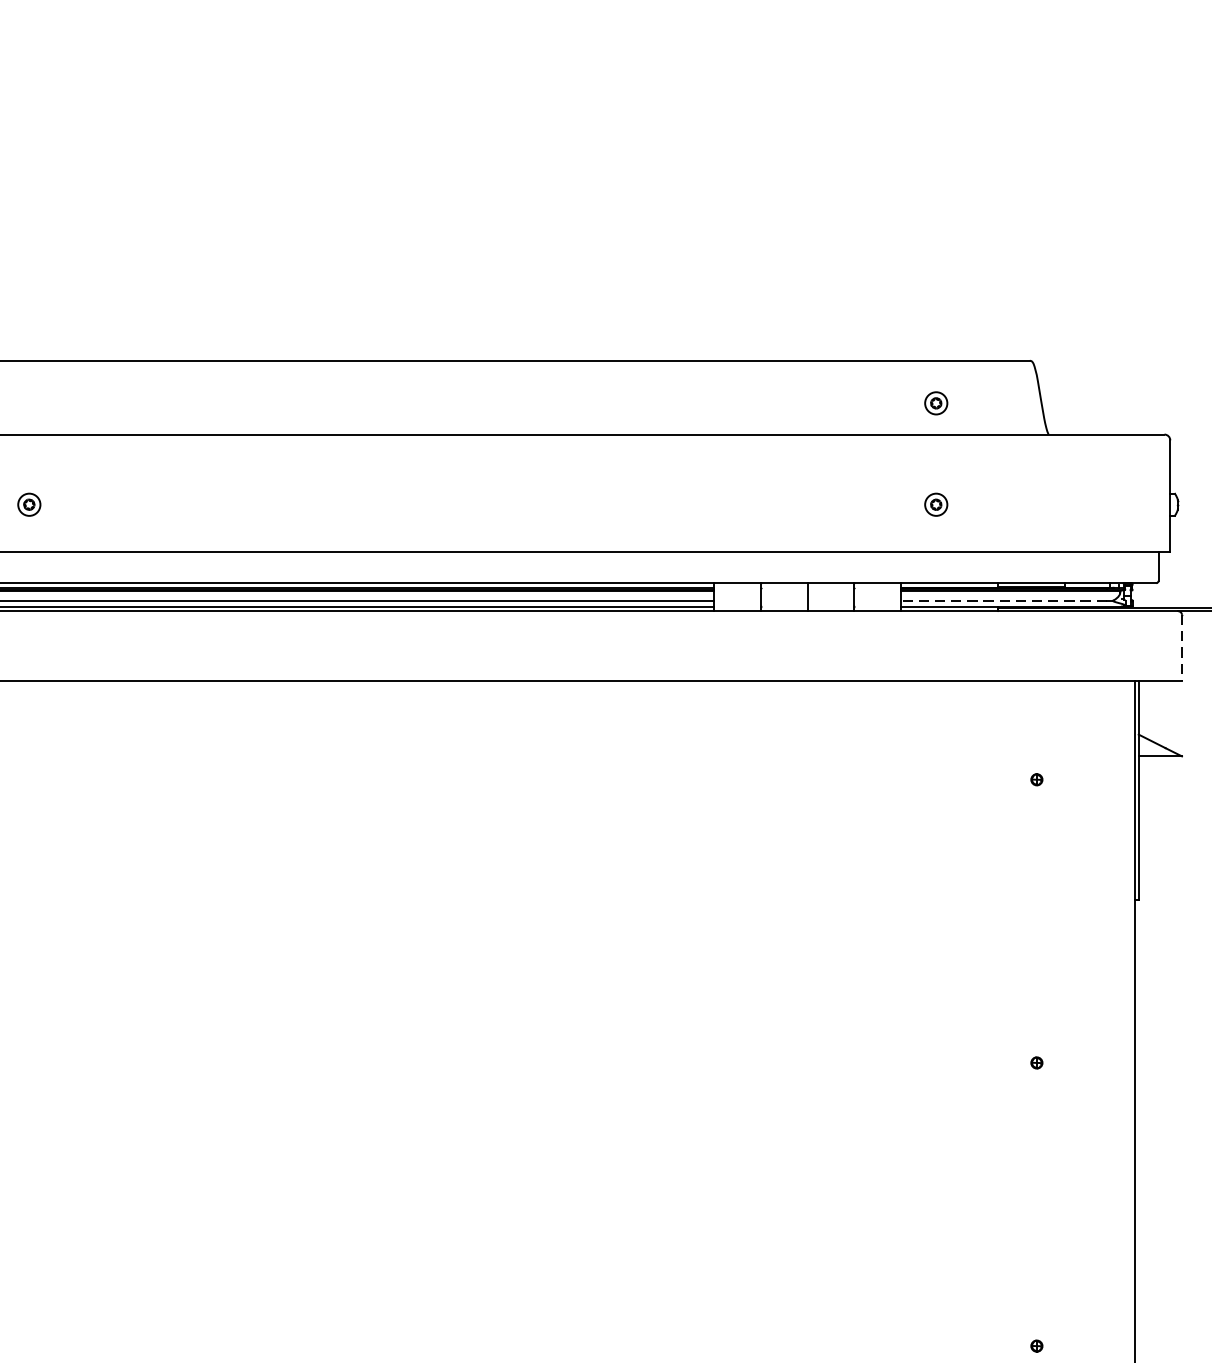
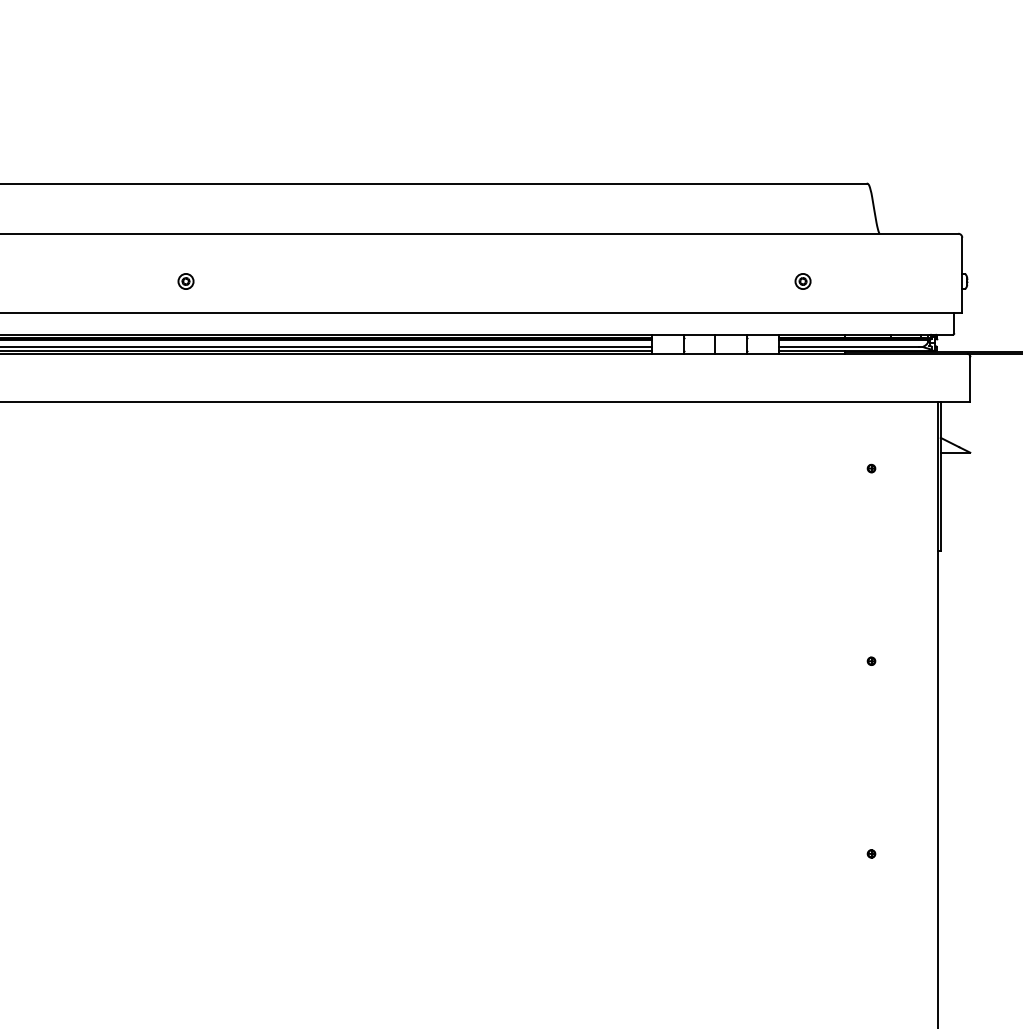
part: (935, 403) -> (802, 212), removed
line: (1004, 600) -> (849, 346), dashed -> solid
line: (1182, 648) -> (970, 379), dashed -> solid

